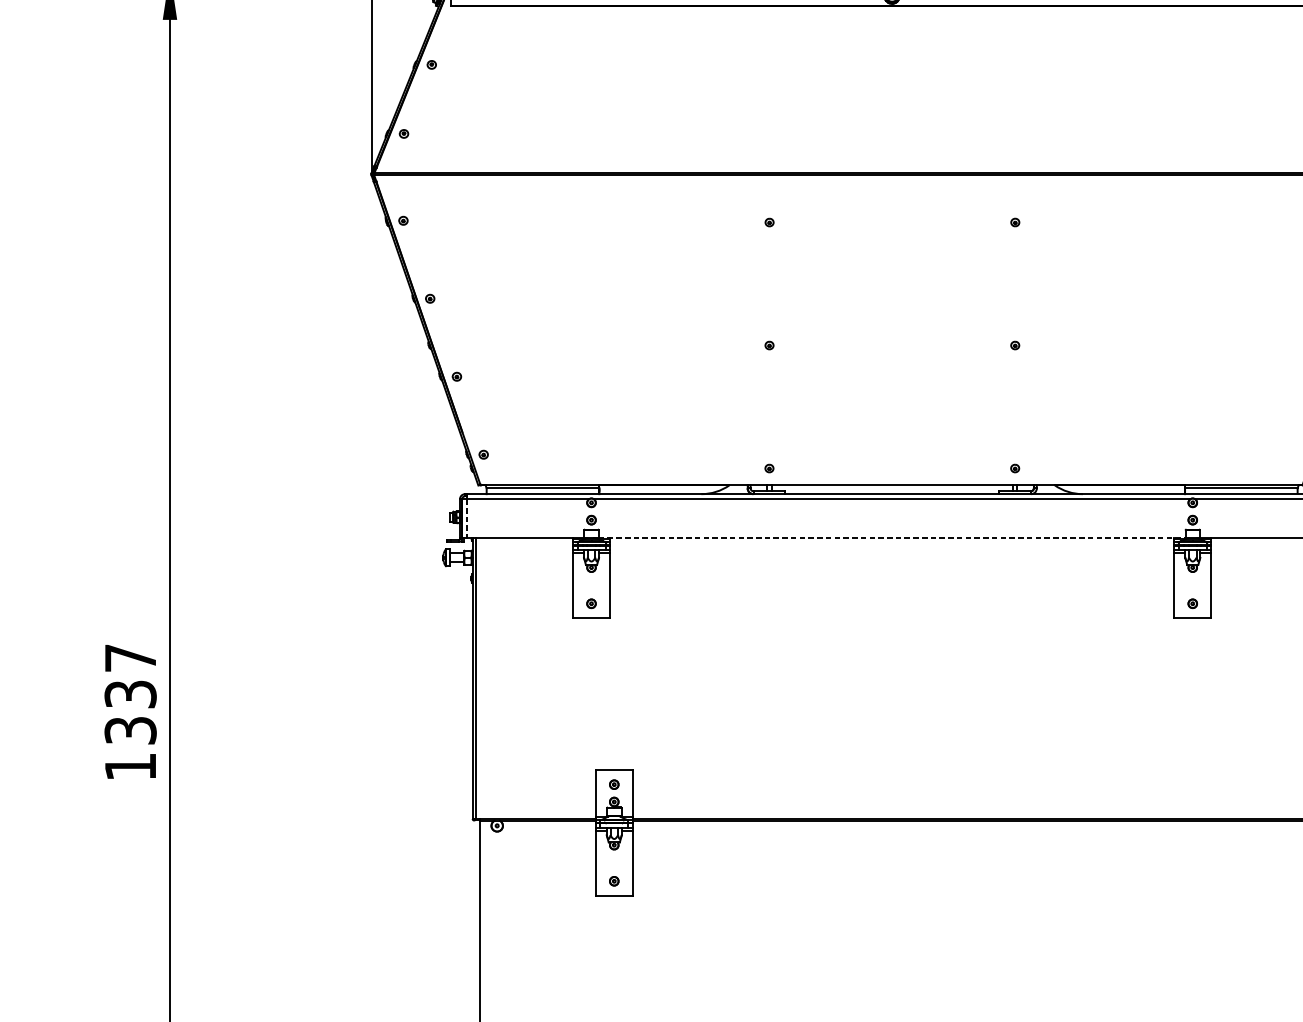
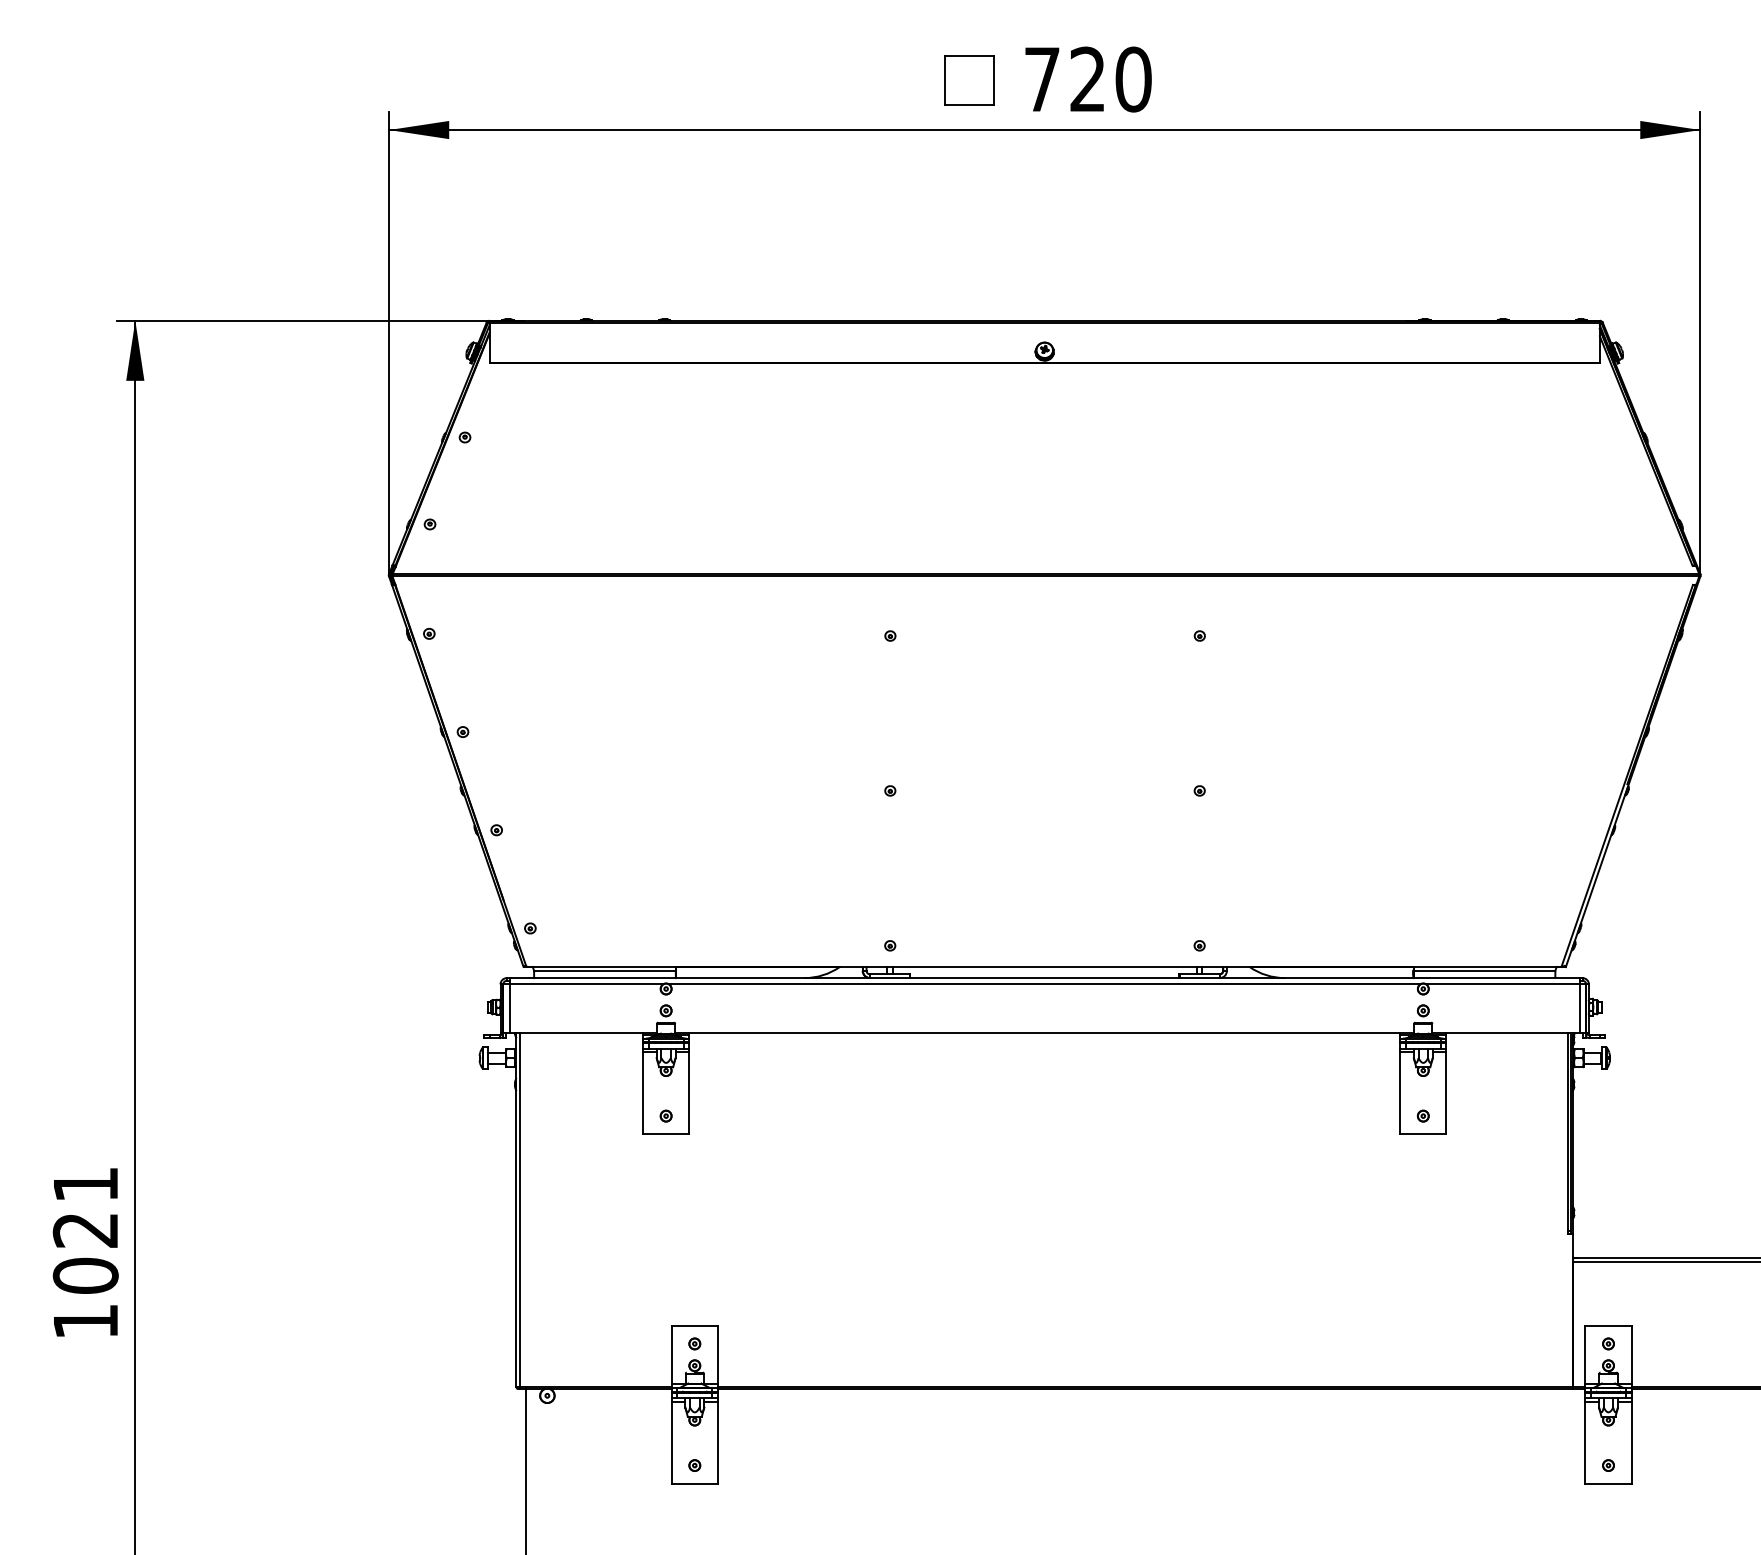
line: (467, 519) -> (509, 1009), dashed -> solid
line: (892, 537) -> (1045, 1032), dashed -> solid
text: (130, 694) -> (85, 1230), 1337 -> 1021

